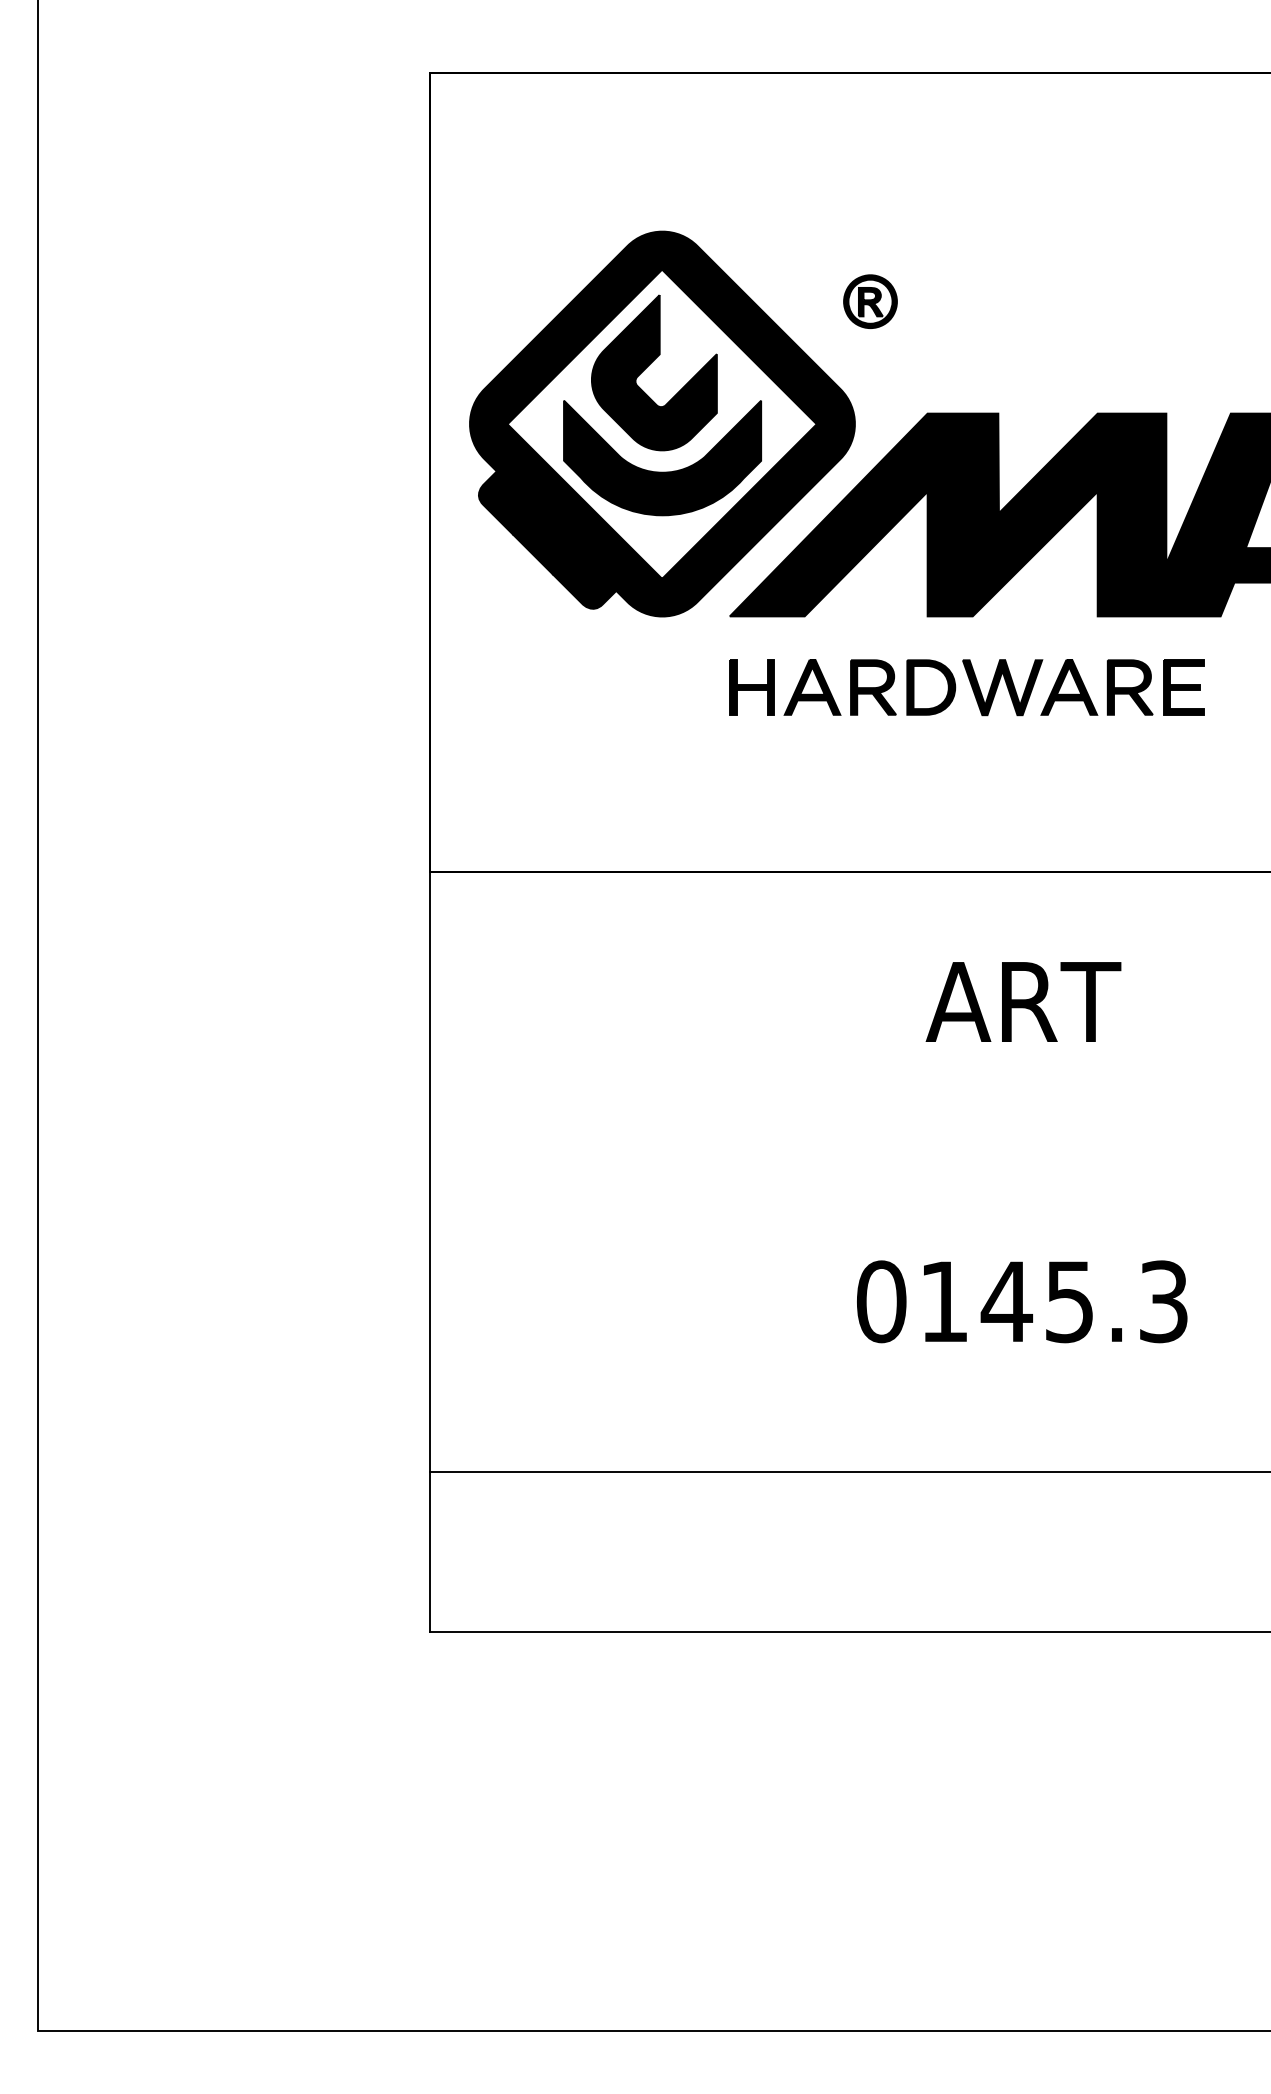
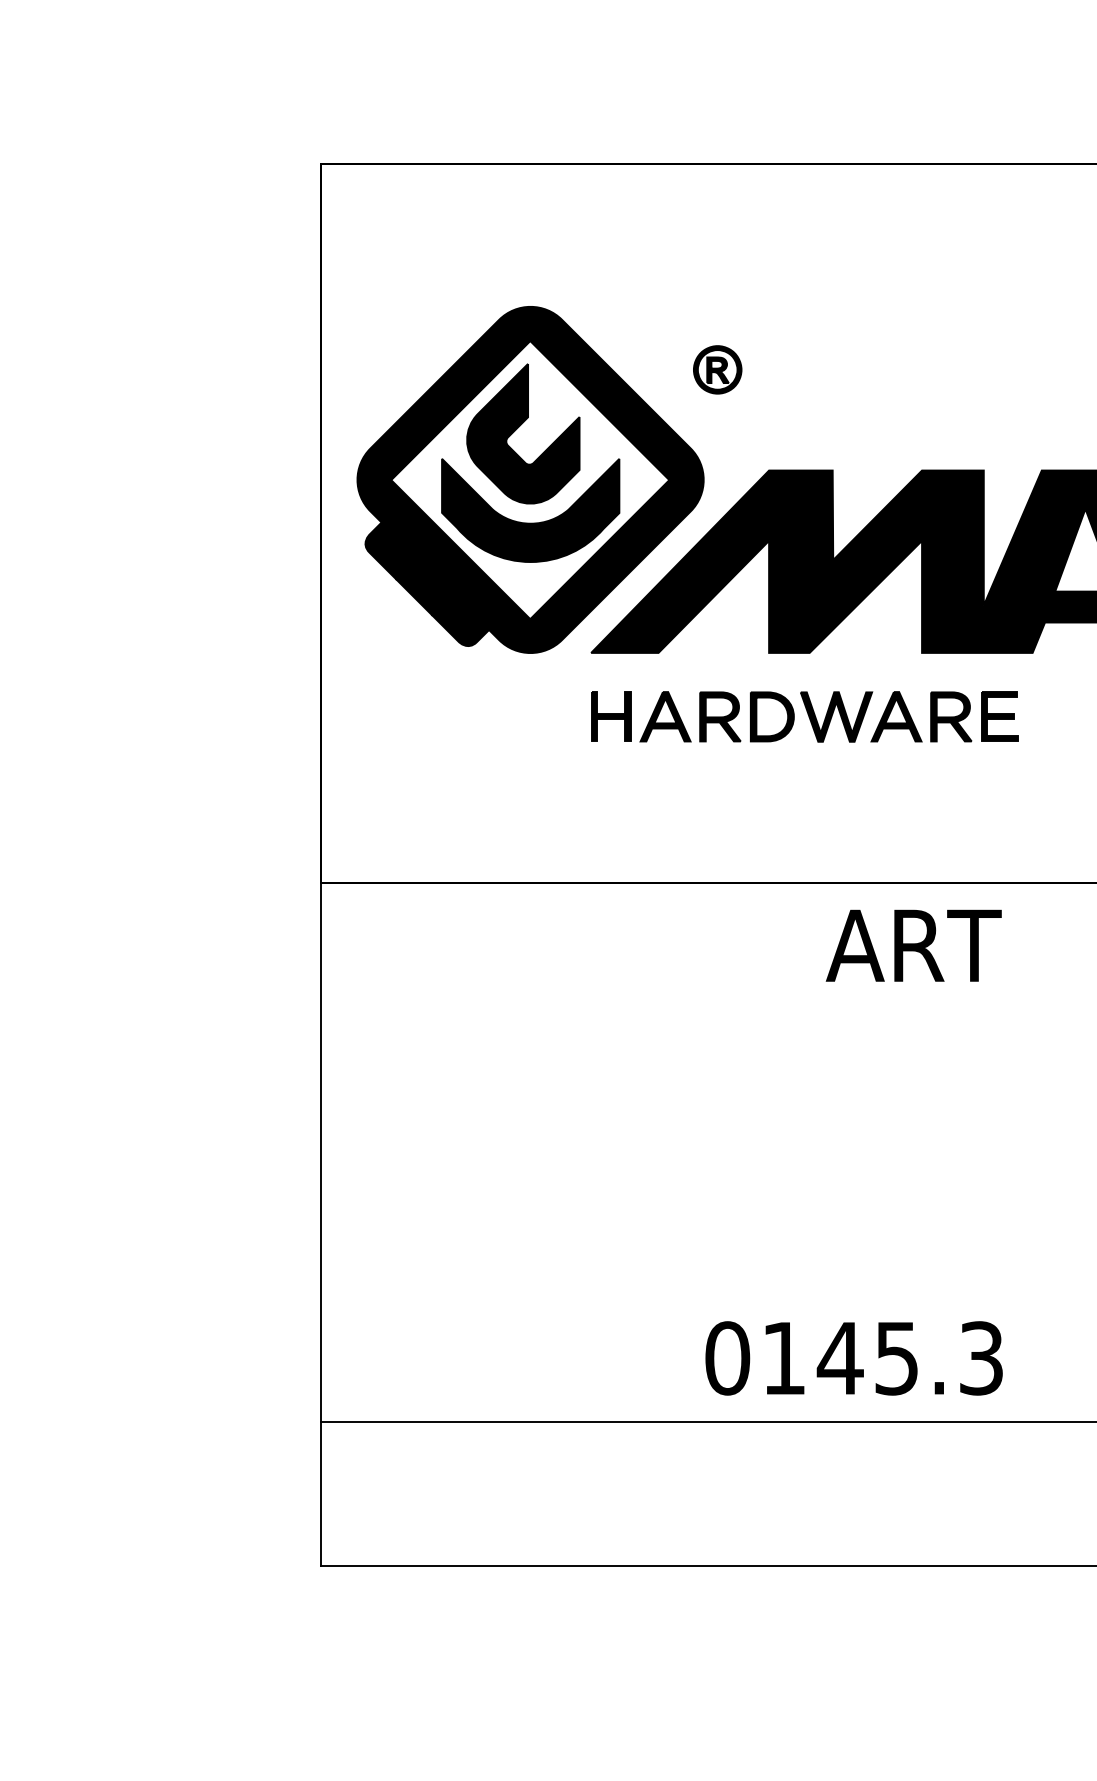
text: (1023, 1001) -> (913, 945), moved
text: (1022, 1301) -> (854, 1358), moved

